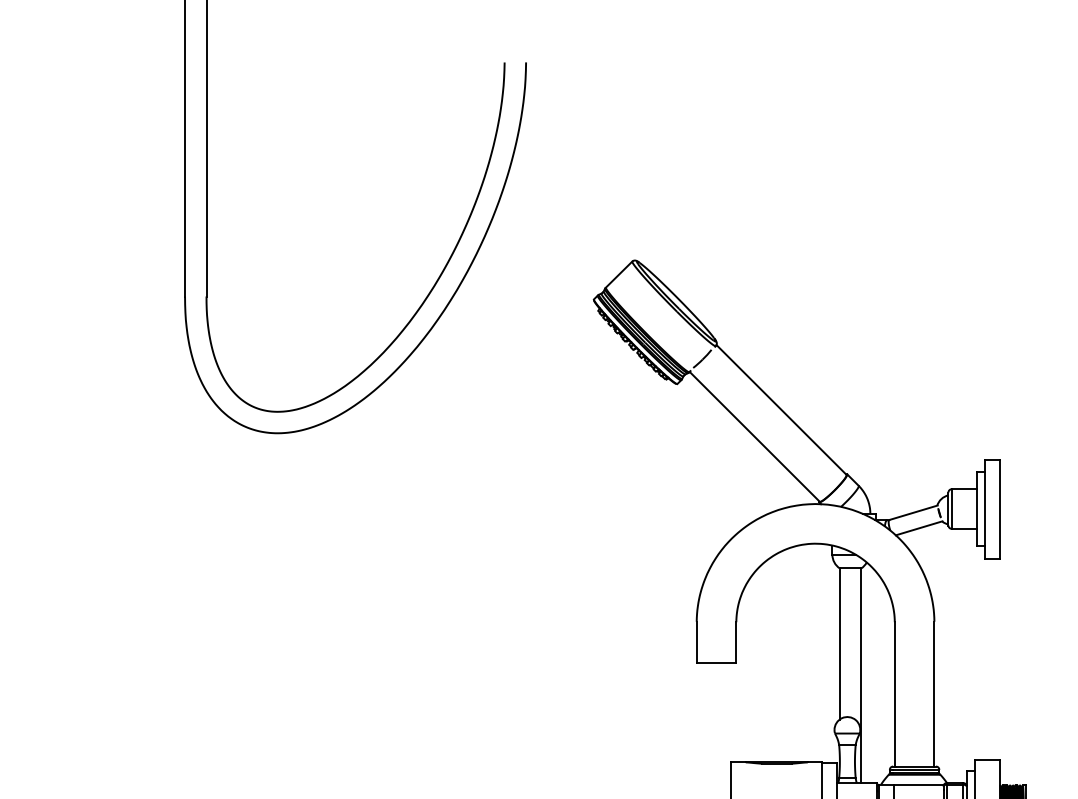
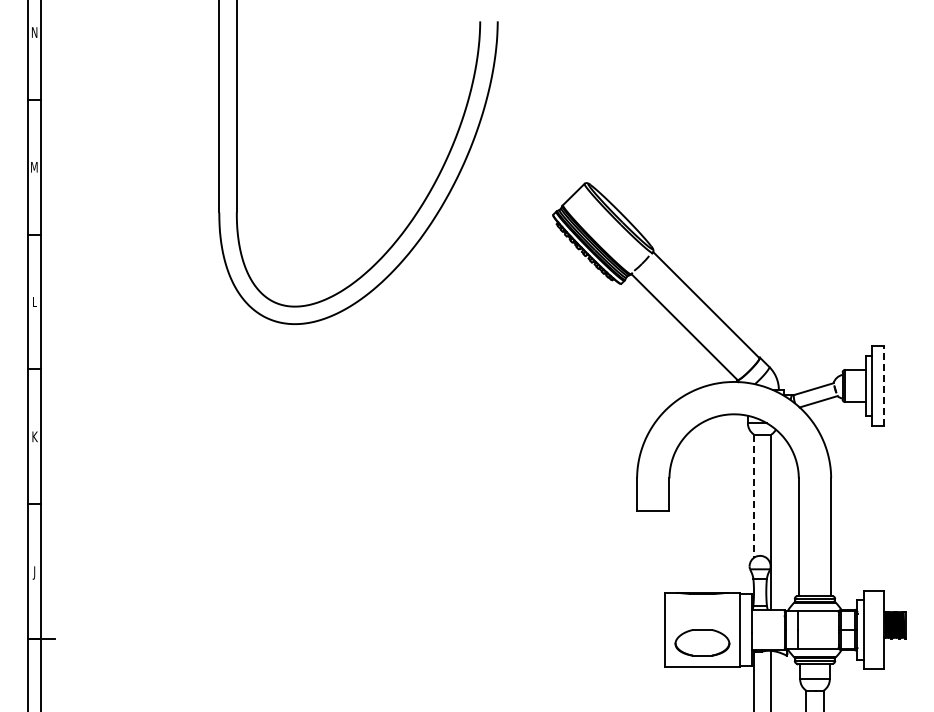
line: (999, 508) -> (884, 385), solid -> dashed
line: (839, 644) -> (753, 496), solid -> dashed

